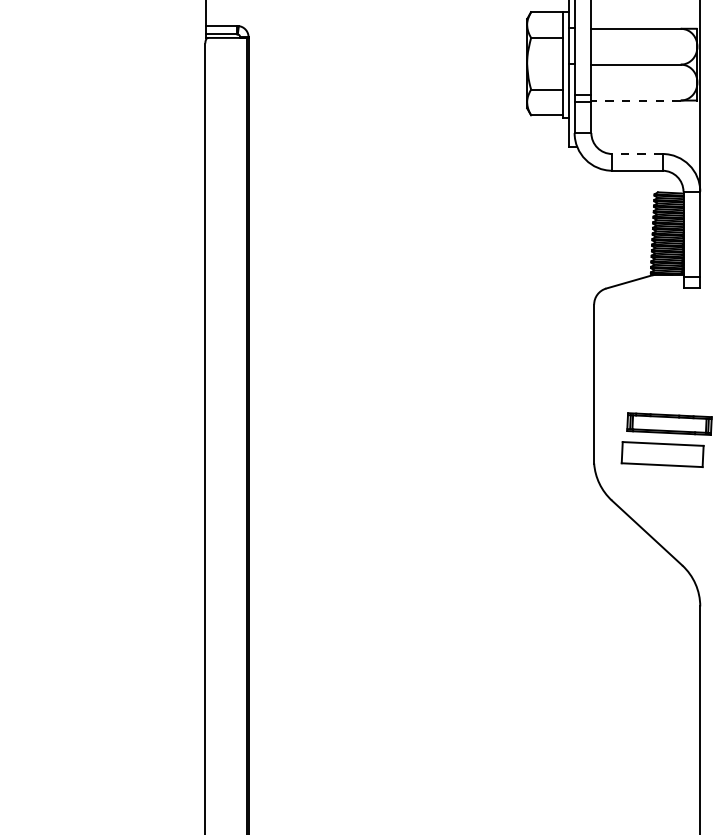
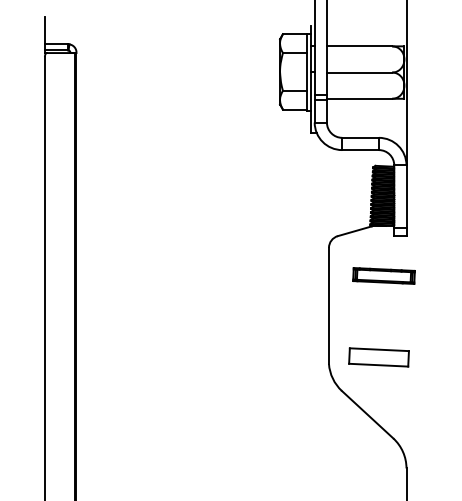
line: (636, 100) -> (359, 98), dashed -> solid
line: (636, 154) -> (359, 138), dashed -> solid
part: (669, 423) -> (384, 275), moved

